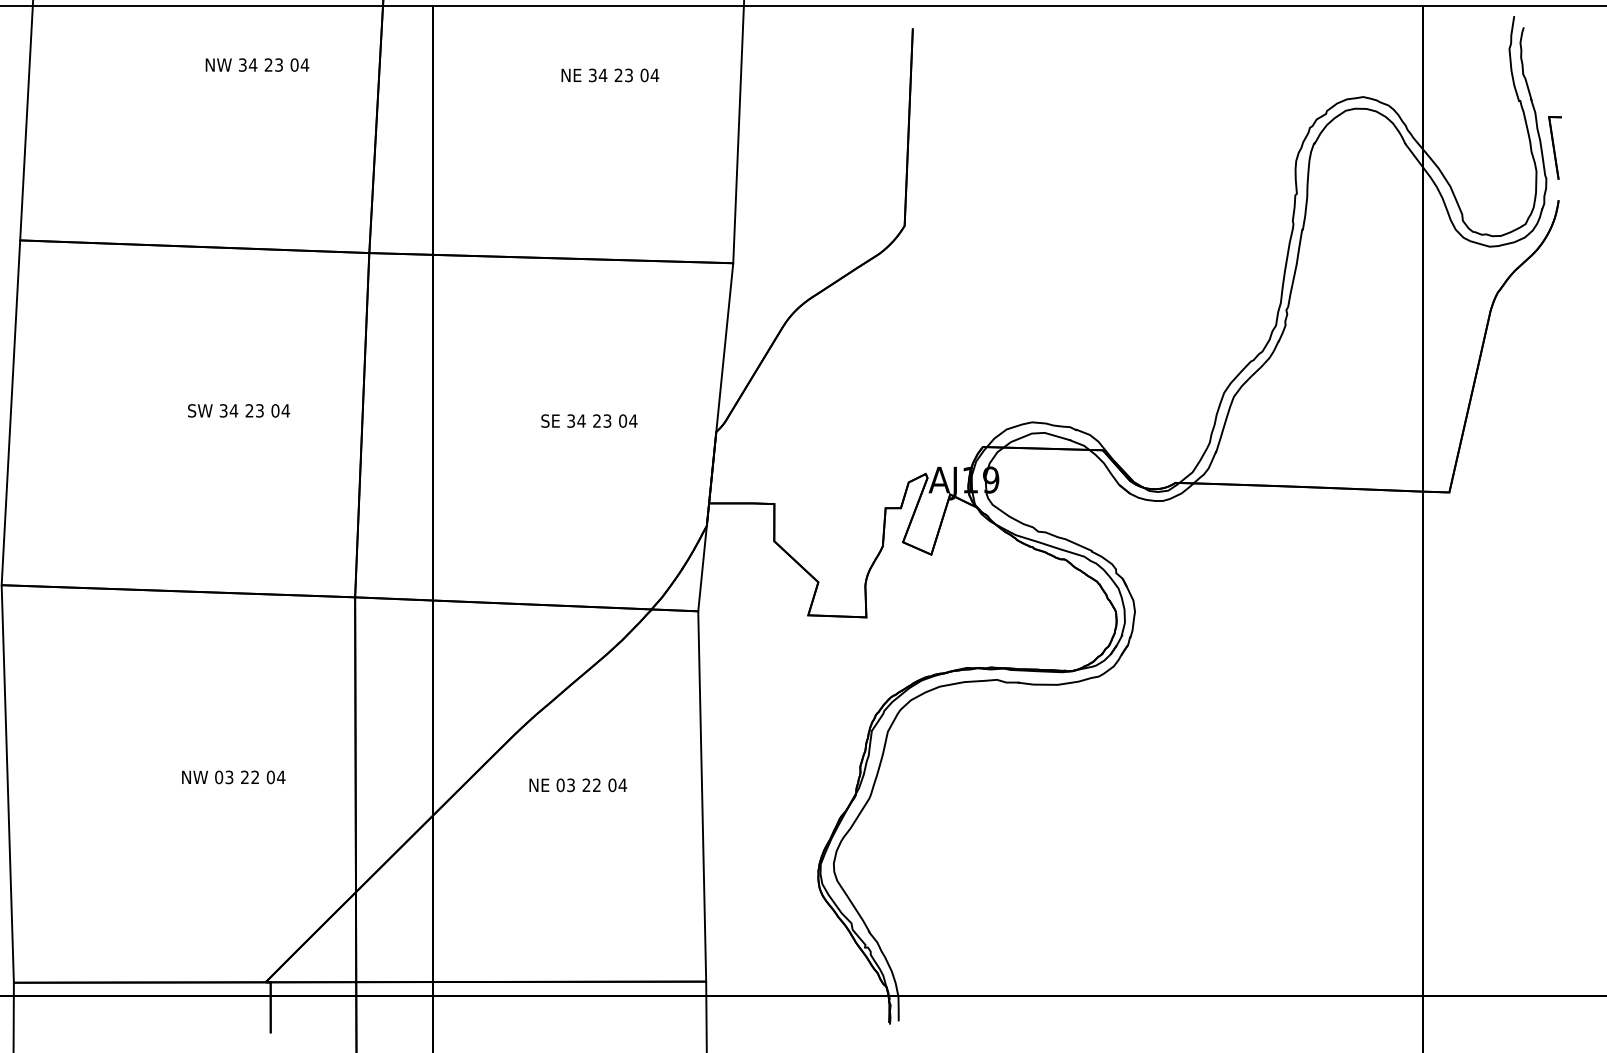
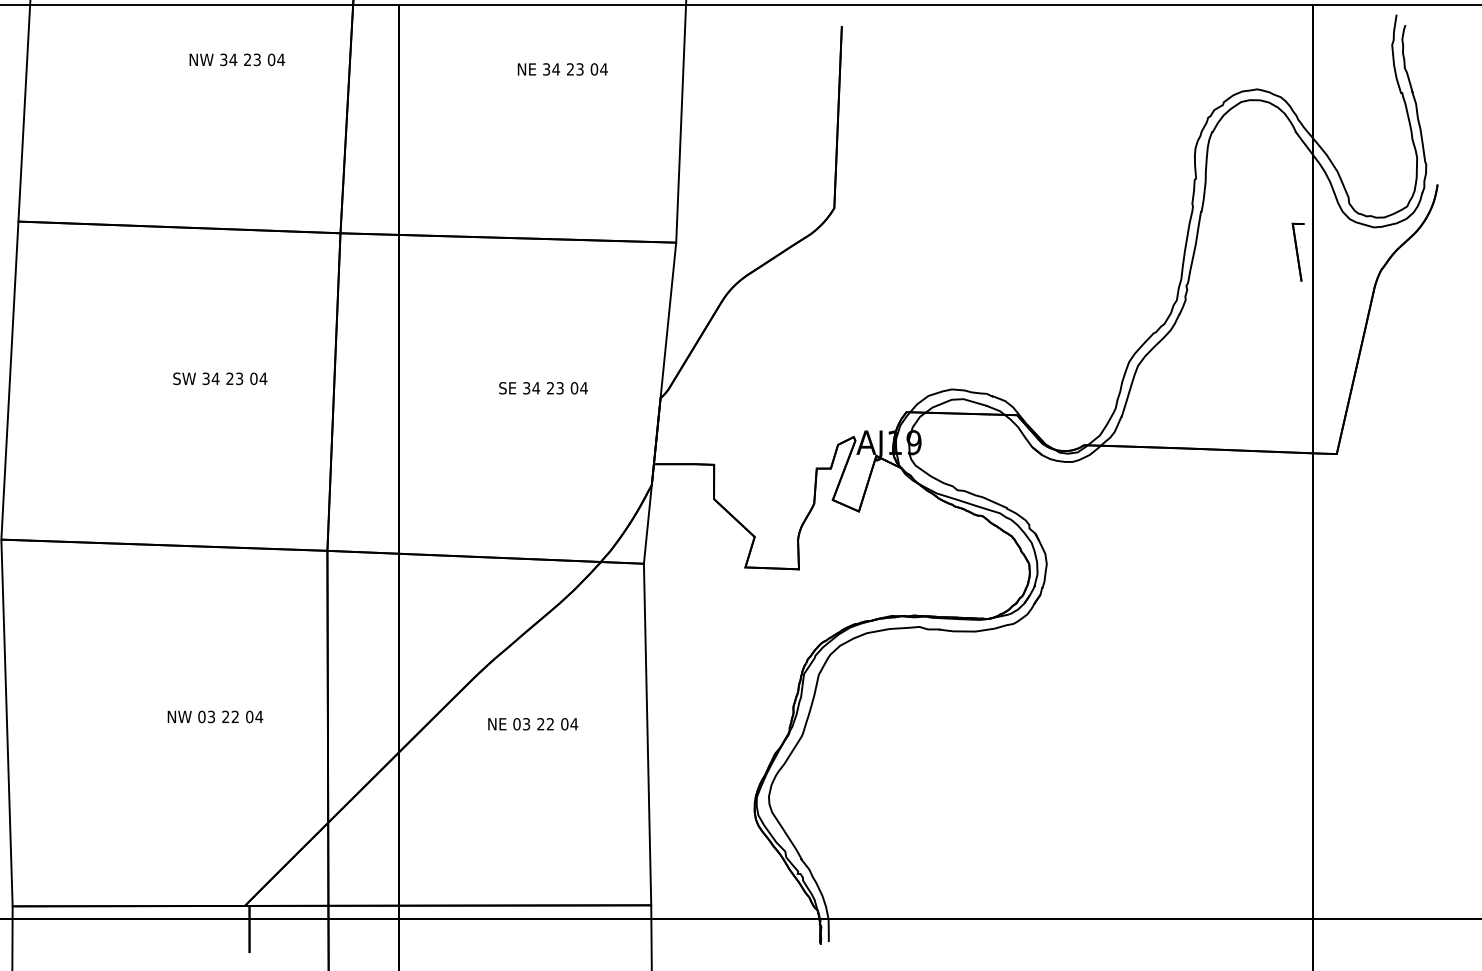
part: (1554, 147) -> (1297, 251), moved

